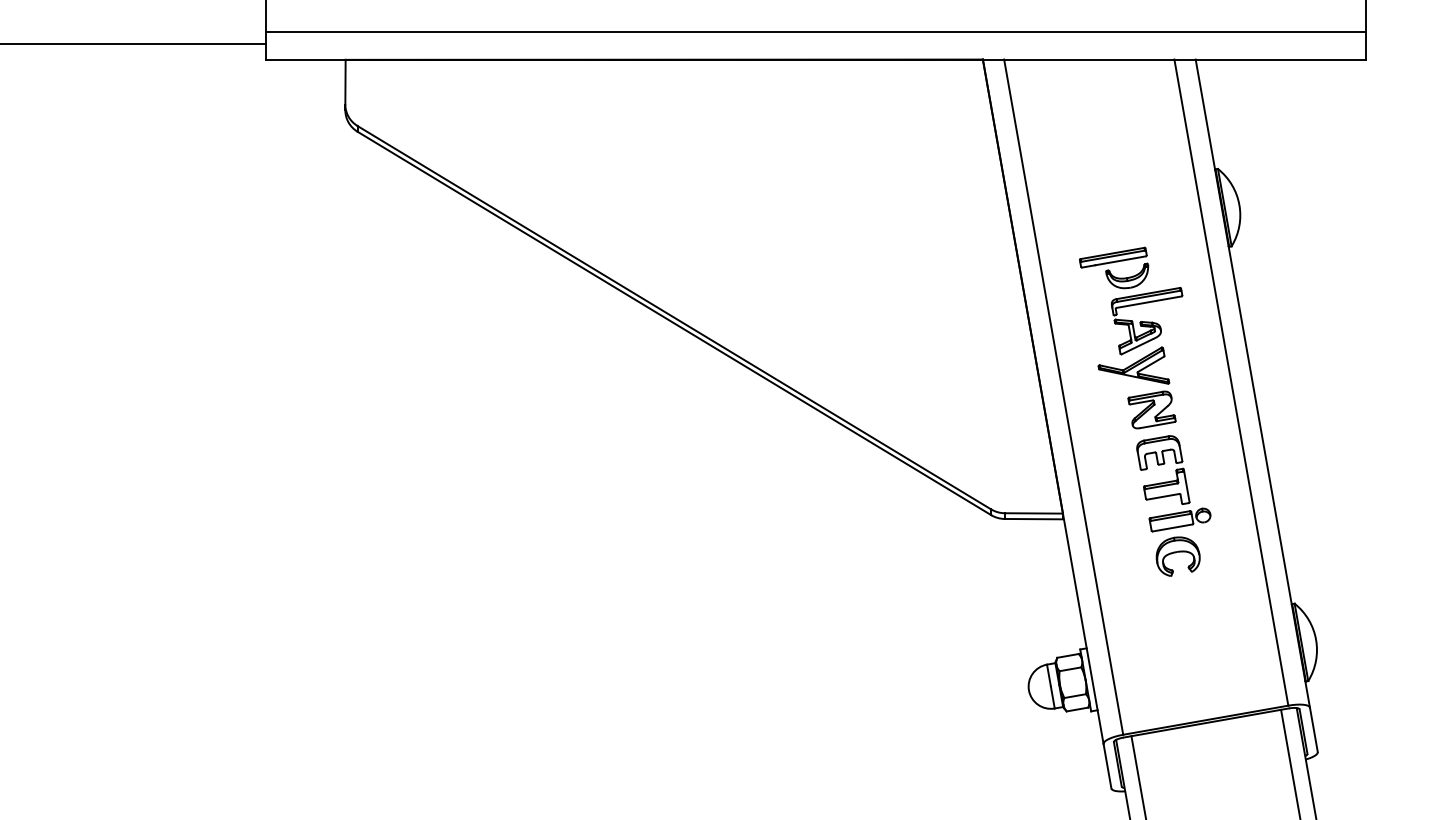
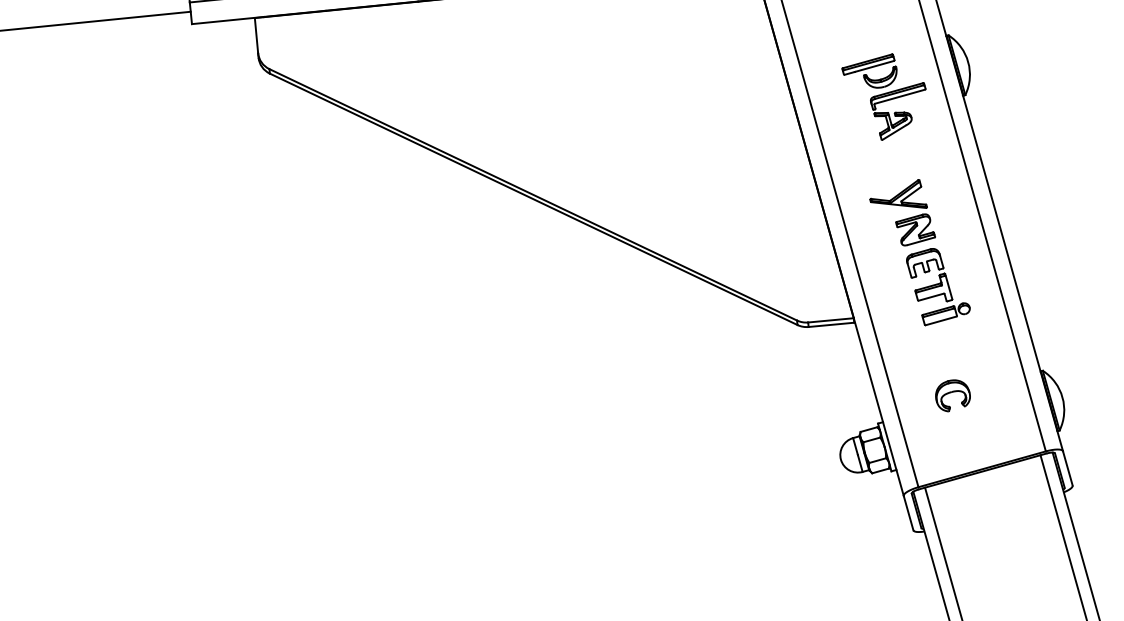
part: (1131, 300) -> (886, 96), moved
part: (1177, 556) -> (952, 395), moved

